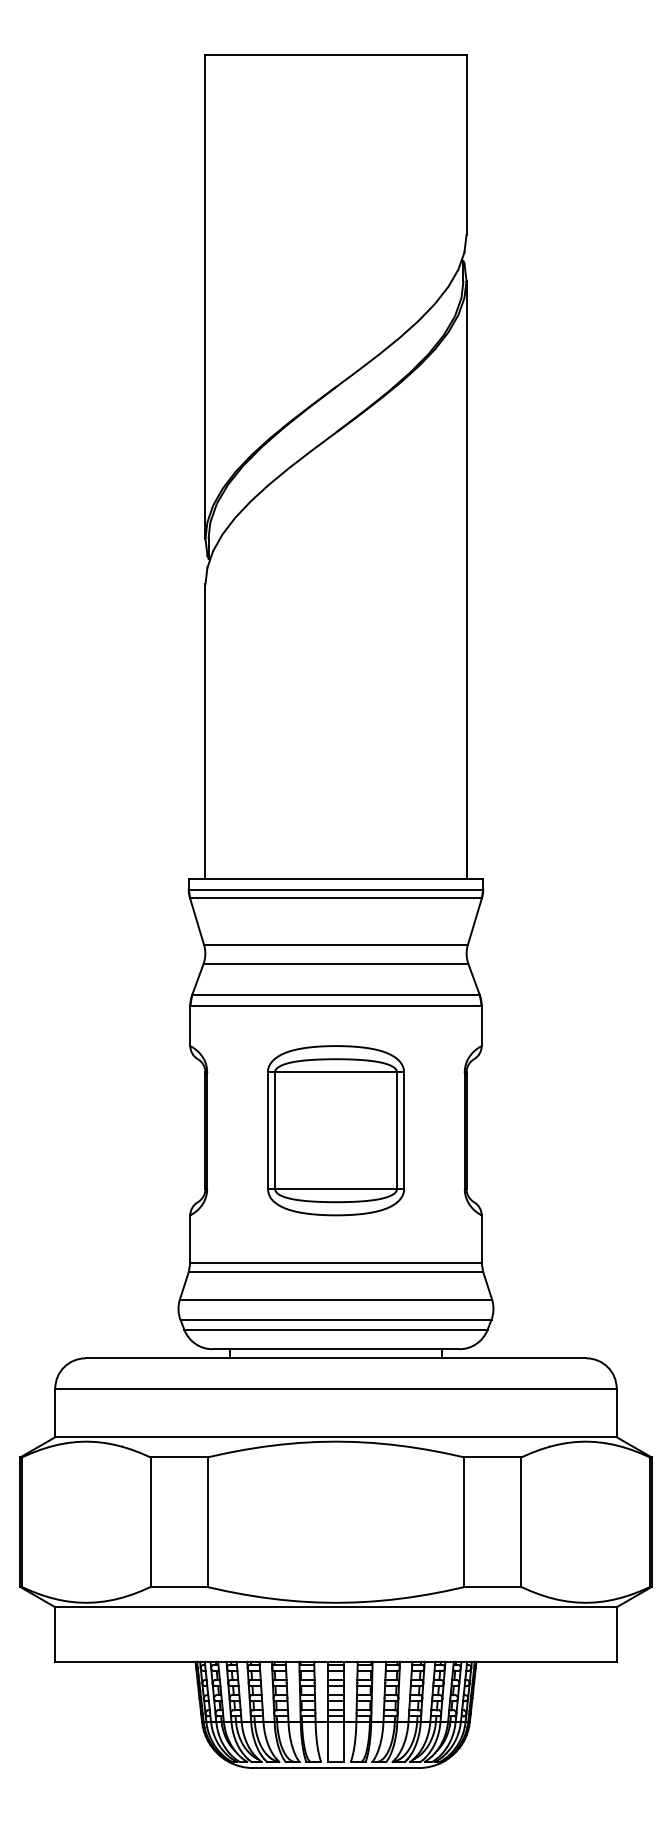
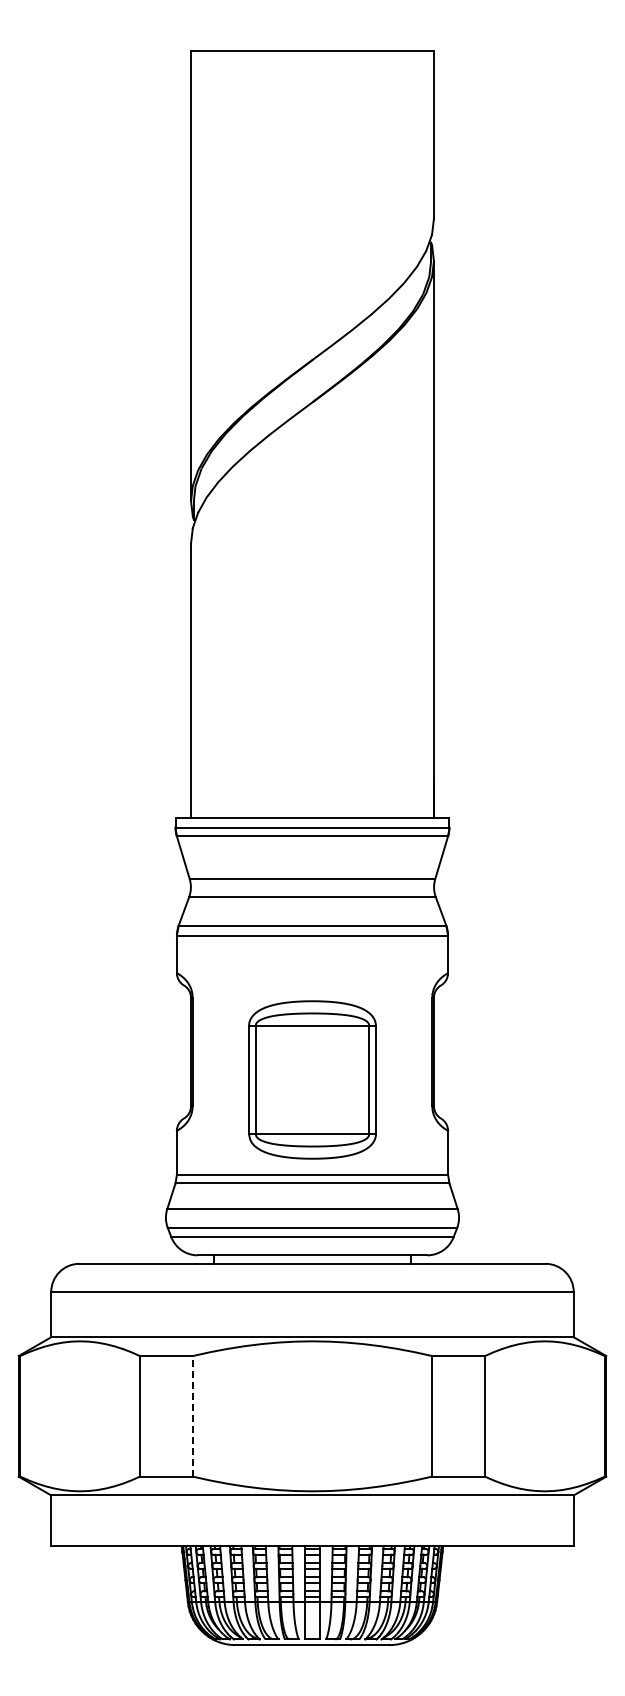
part: (336, 1130) -> (312, 1079), moved
line: (207, 1521) -> (192, 1415), solid -> dashed

